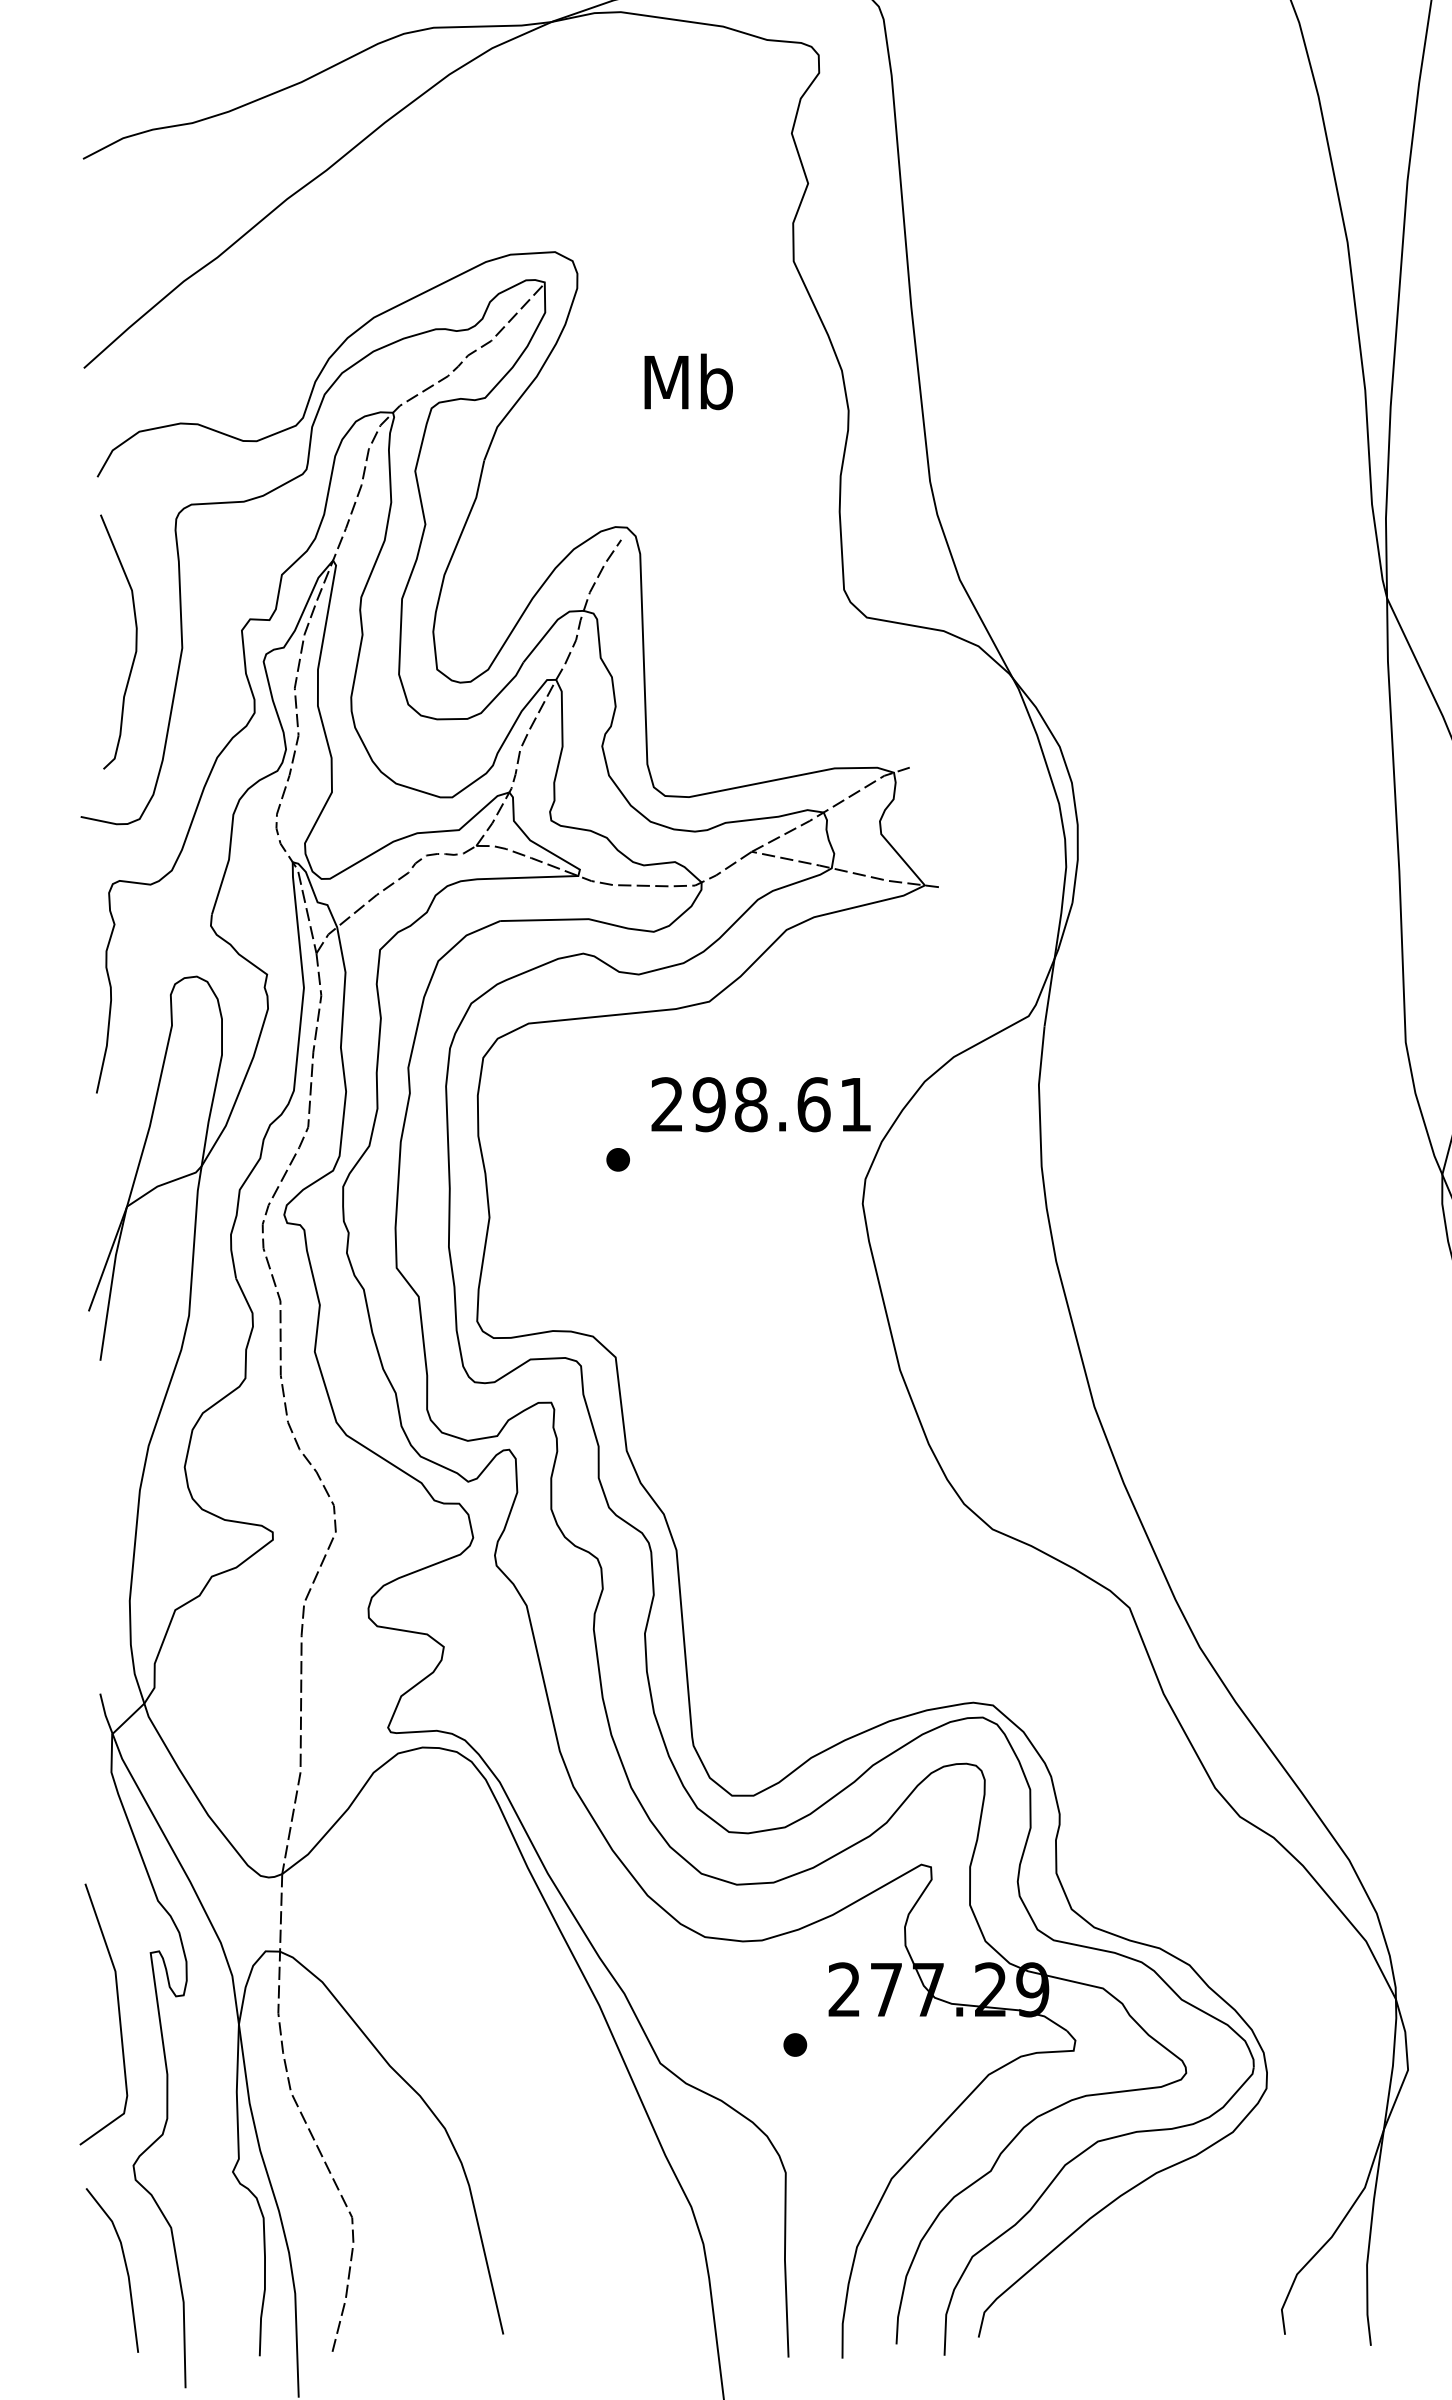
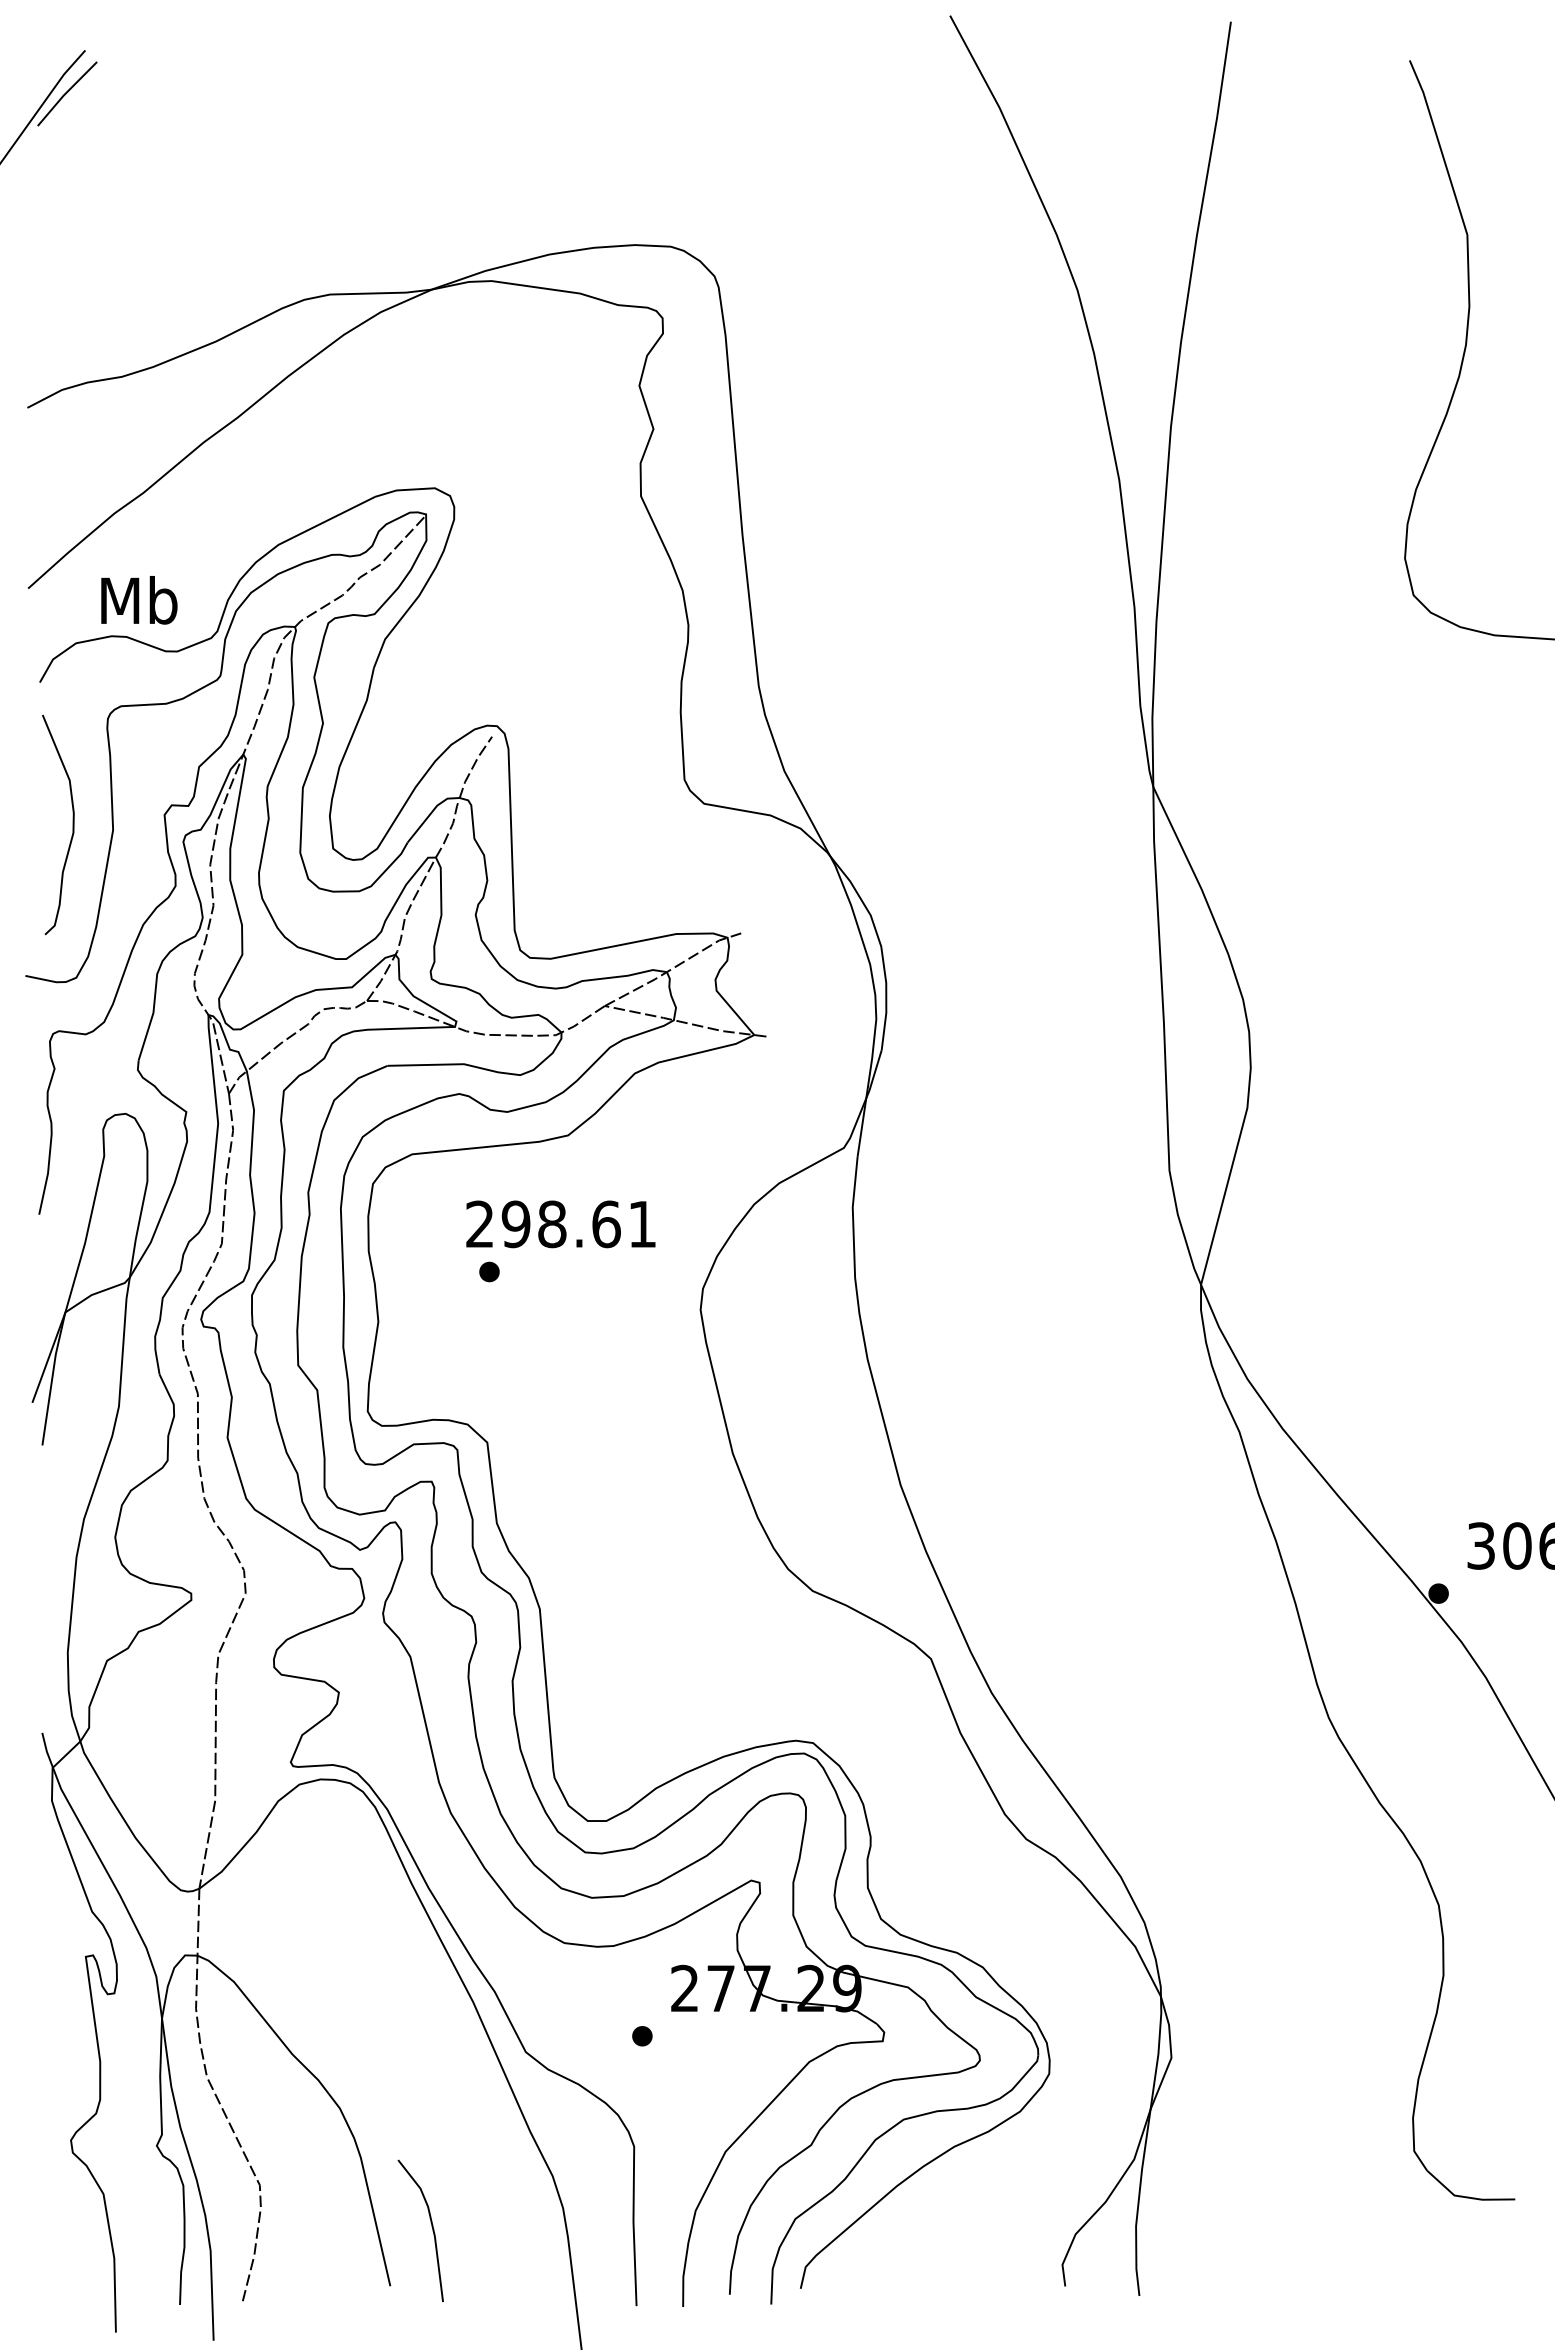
text: (688, 382) -> (139, 600), moved
text: (760, 1104) -> (560, 1224), moved
line: (117, 2012) -> (57, 2008), removed
line: (124, 2266) -> (431, 2227), moved

